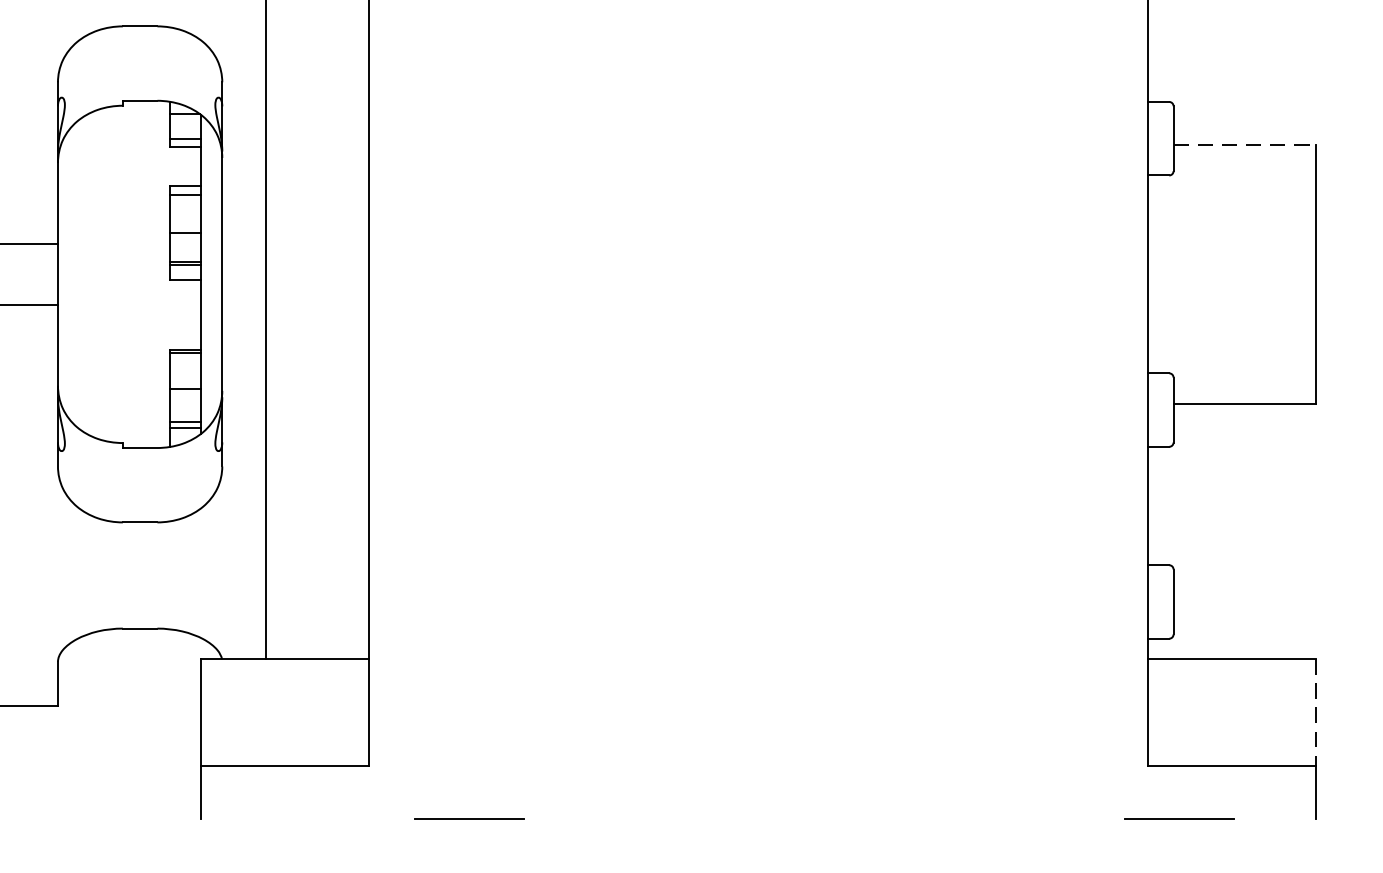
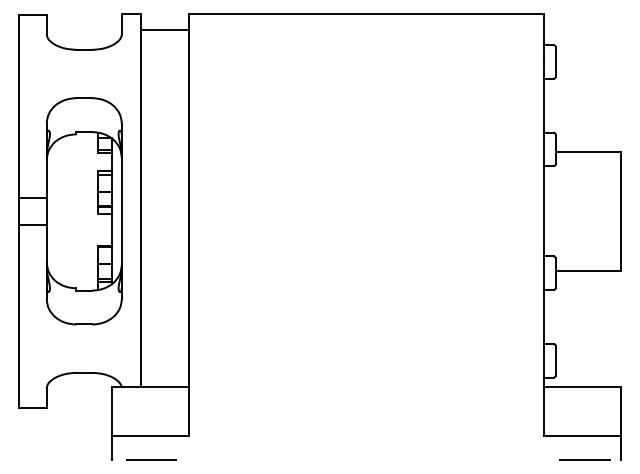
line: (1245, 145) -> (588, 152), dashed -> solid
line: (1315, 713) -> (620, 411), dashed -> solid
line: (469, 818) -> (151, 459), moved
line: (1177, 818) -> (584, 459), moved

